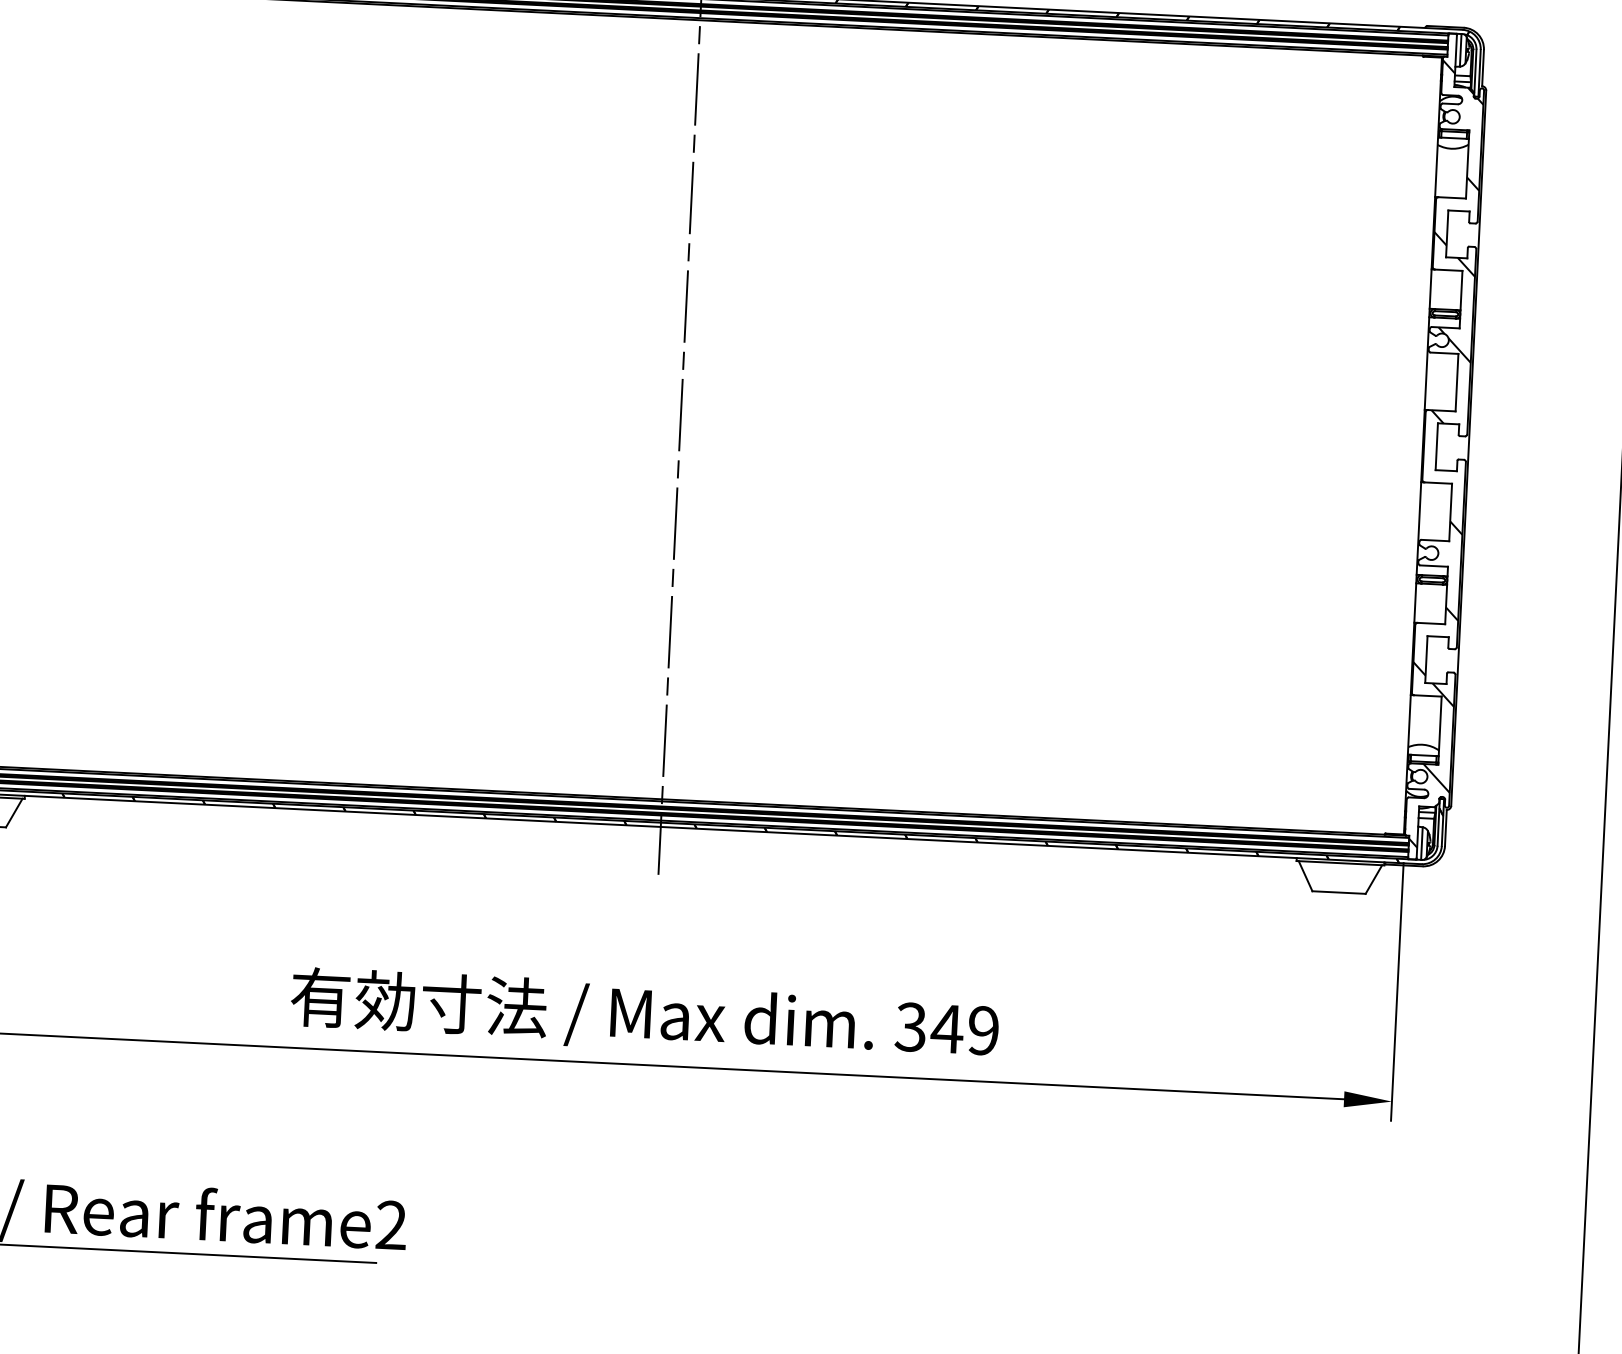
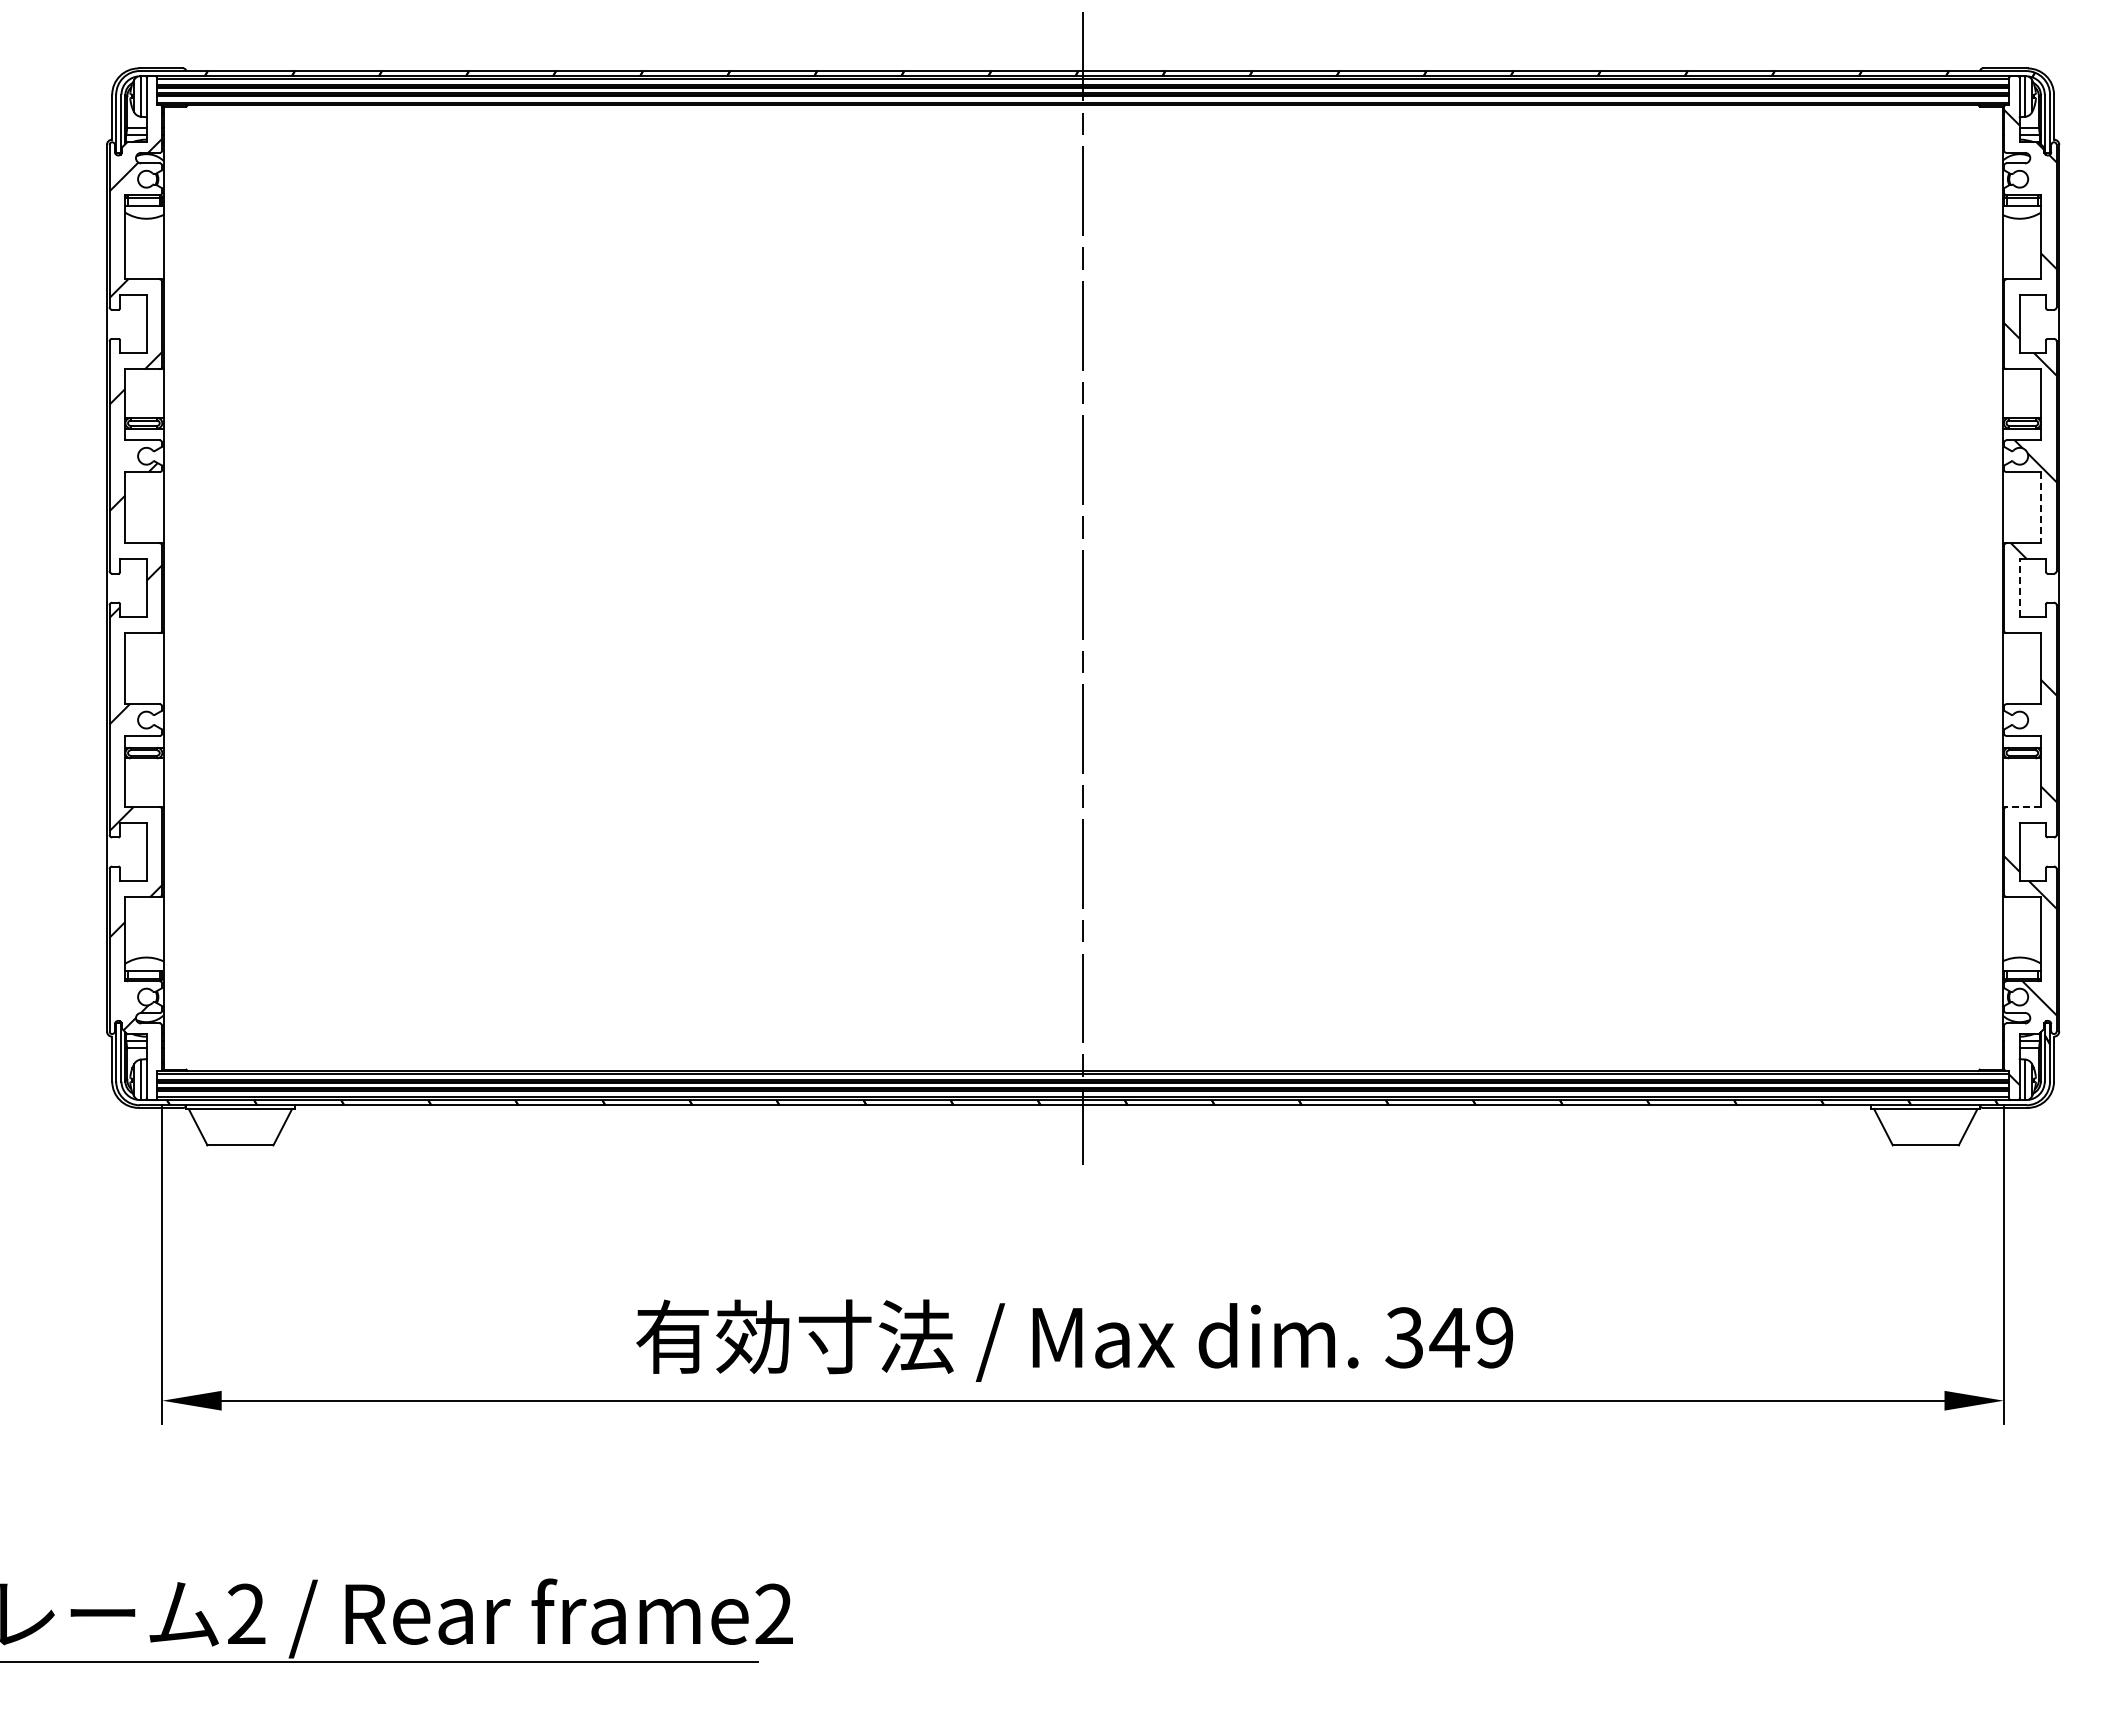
line: (1456, 382) -> (2040, 507), solid -> dashed
line: (1436, 446) -> (2019, 587), solid -> dashed
line: (1431, 623) -> (2023, 807), solid -> dashed

